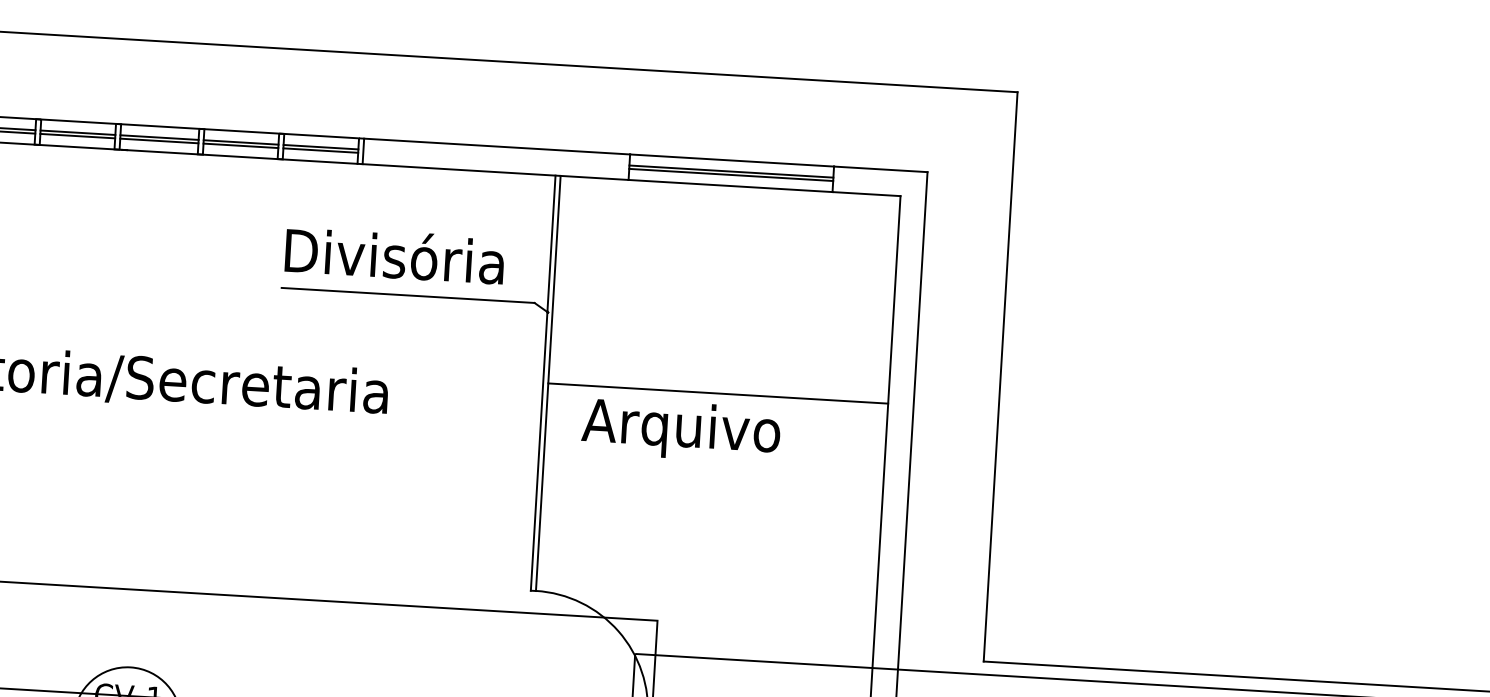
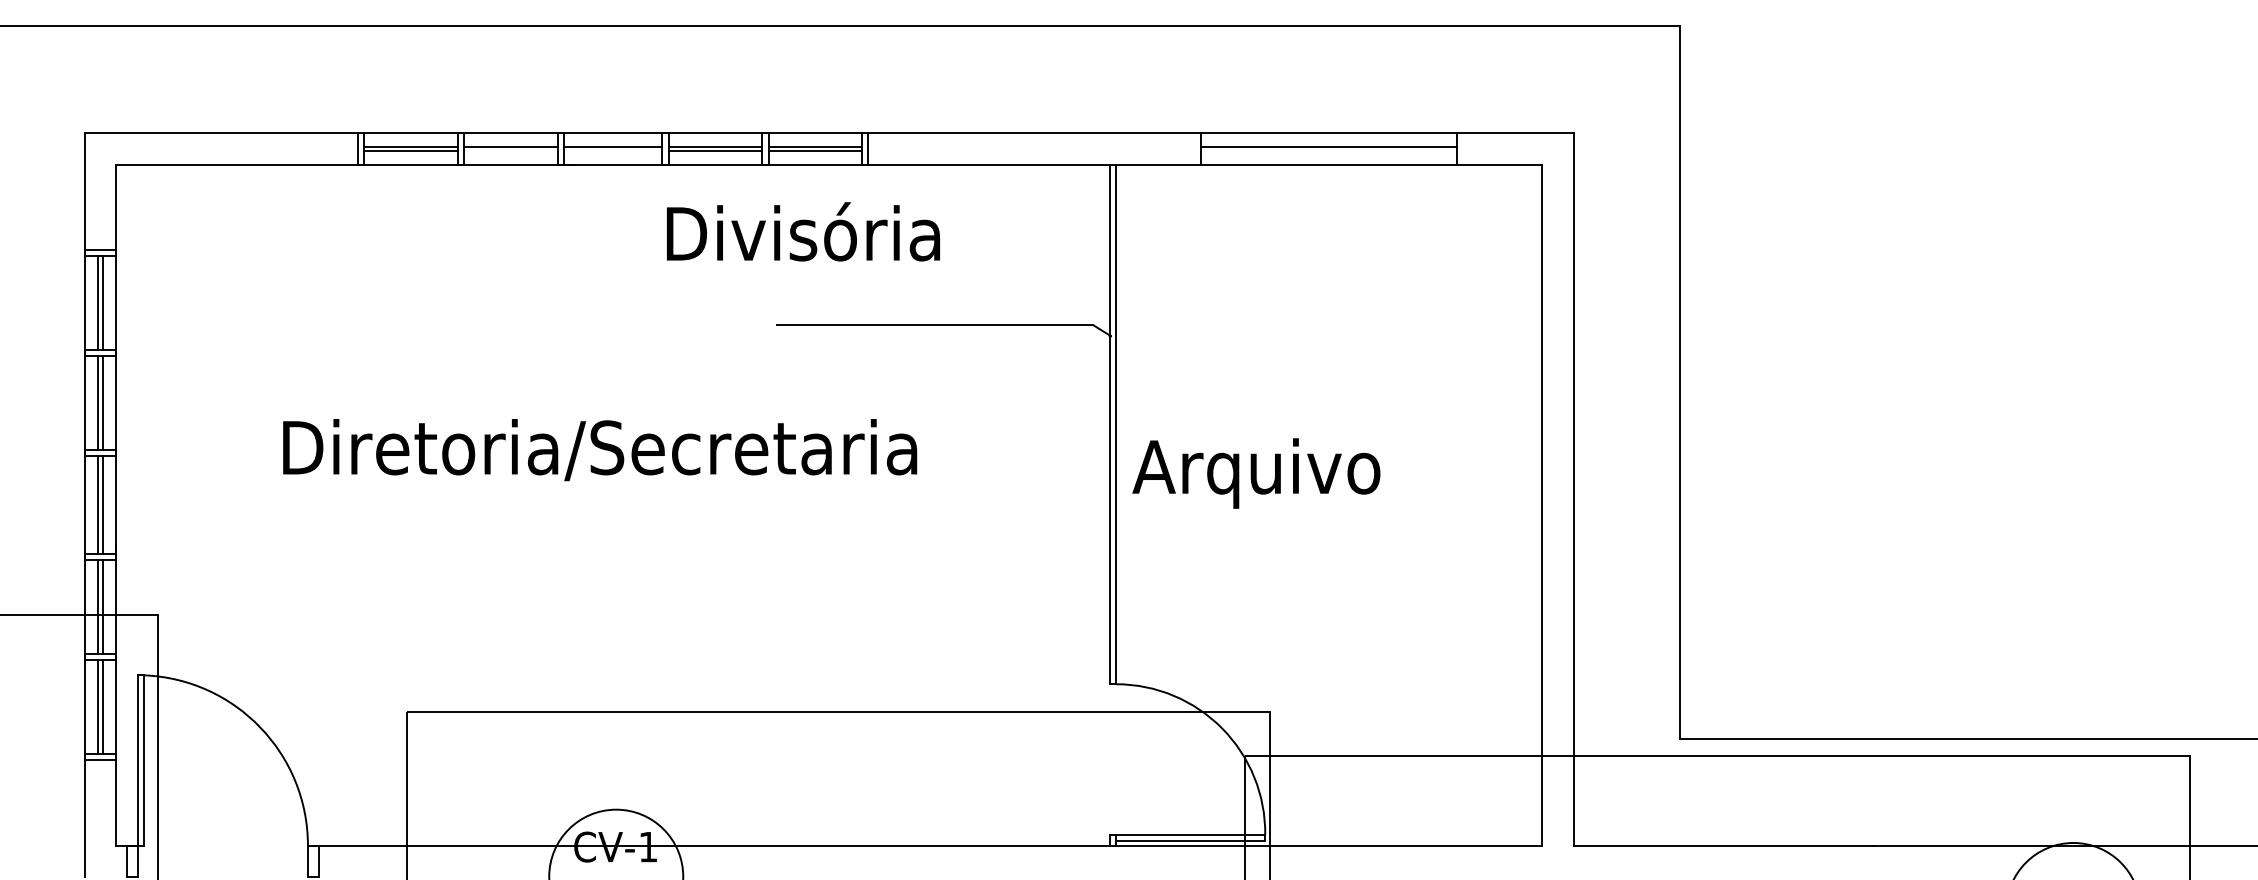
line: (77, 135) -> (510, 150), removed
line: (159, 140) -> (613, 150), removed
line: (730, 174) -> (1328, 150), removed
text: (394, 254) -> (803, 231), moved
line: (717, 393) -> (1328, 424), removed
text: (681, 430) -> (1256, 473), moved

